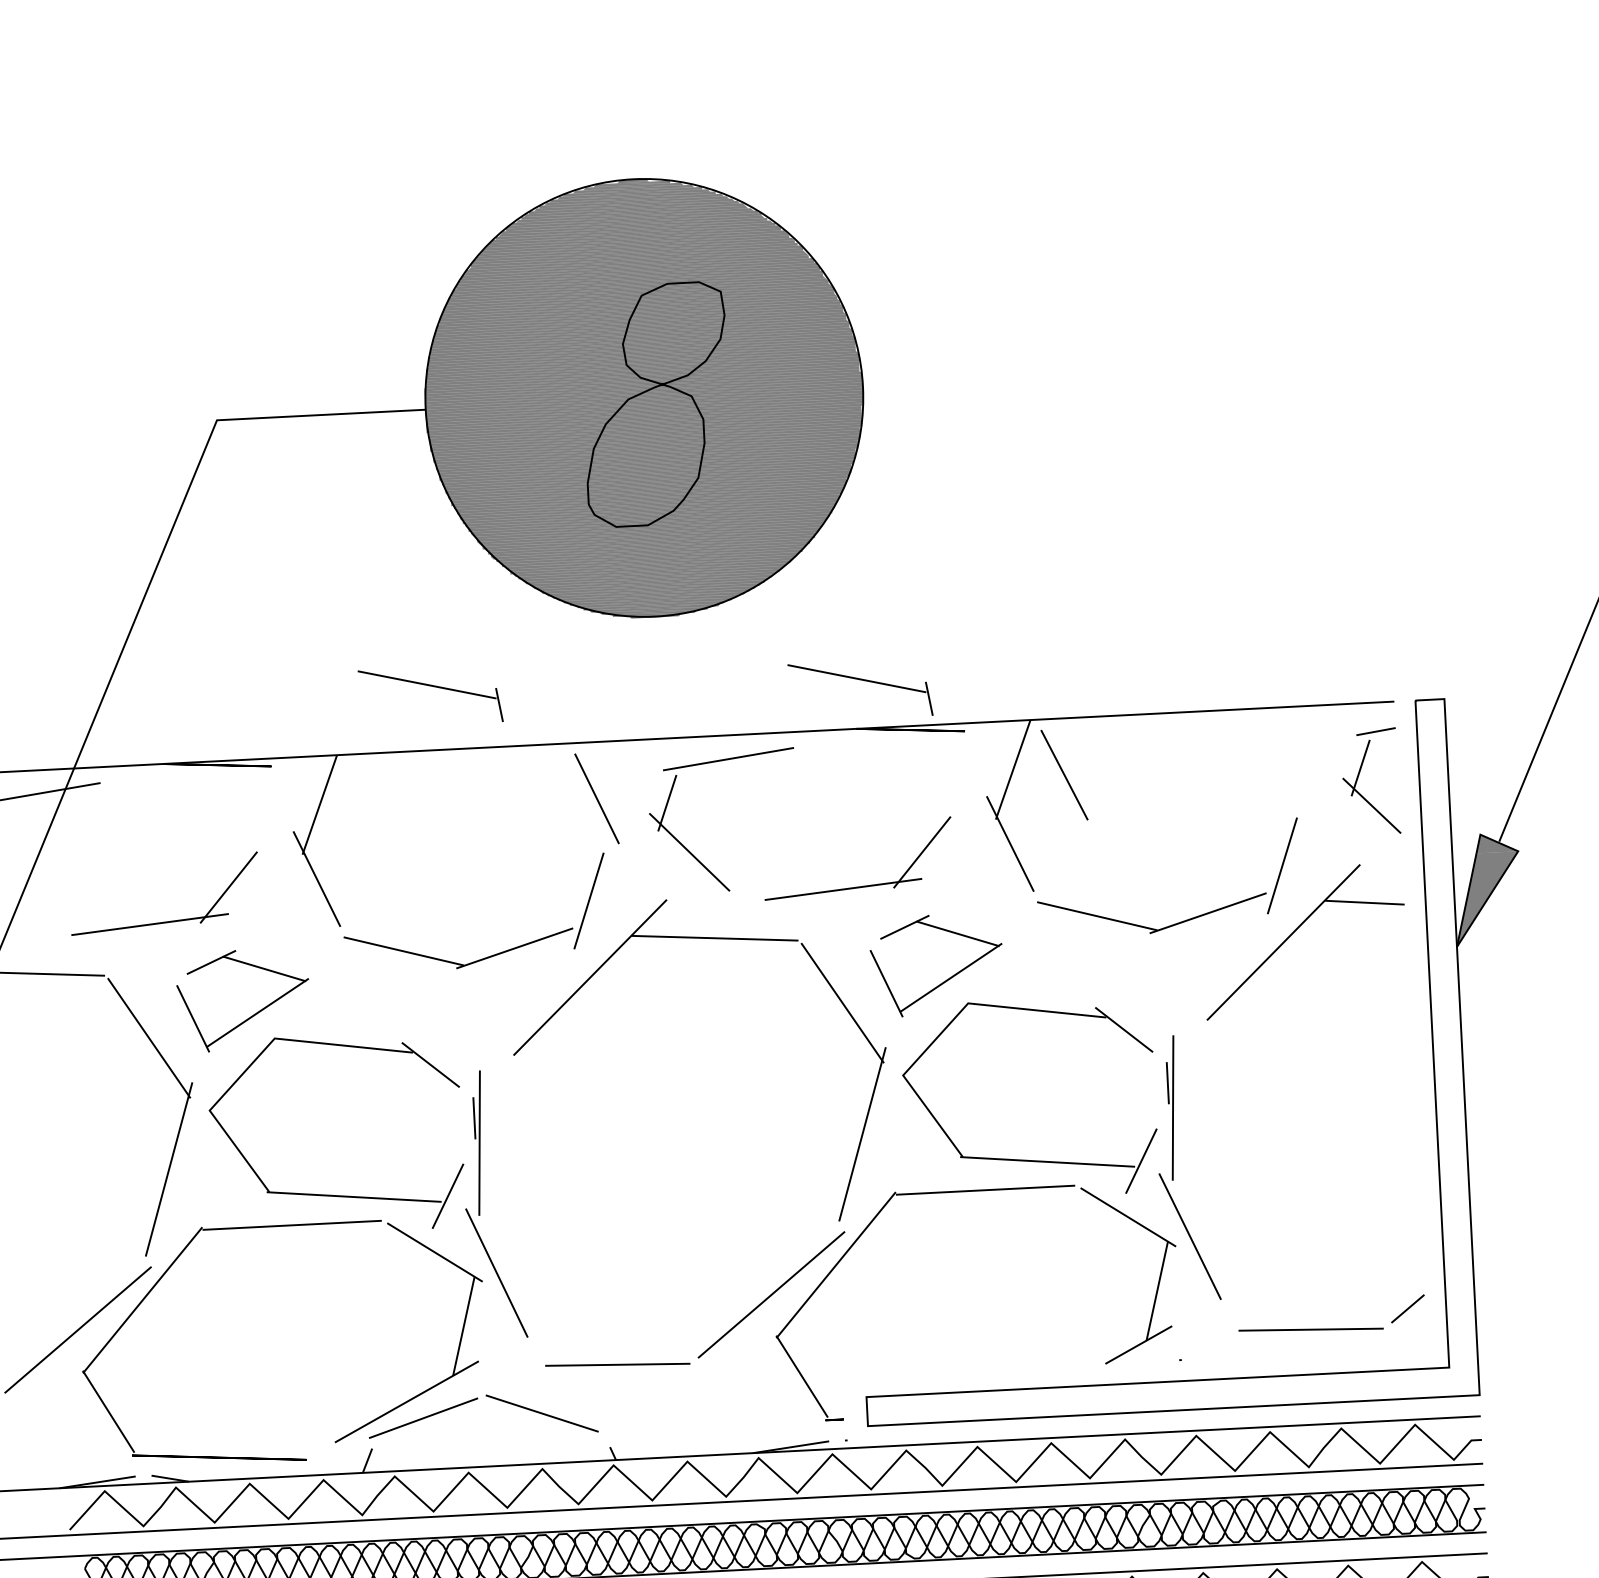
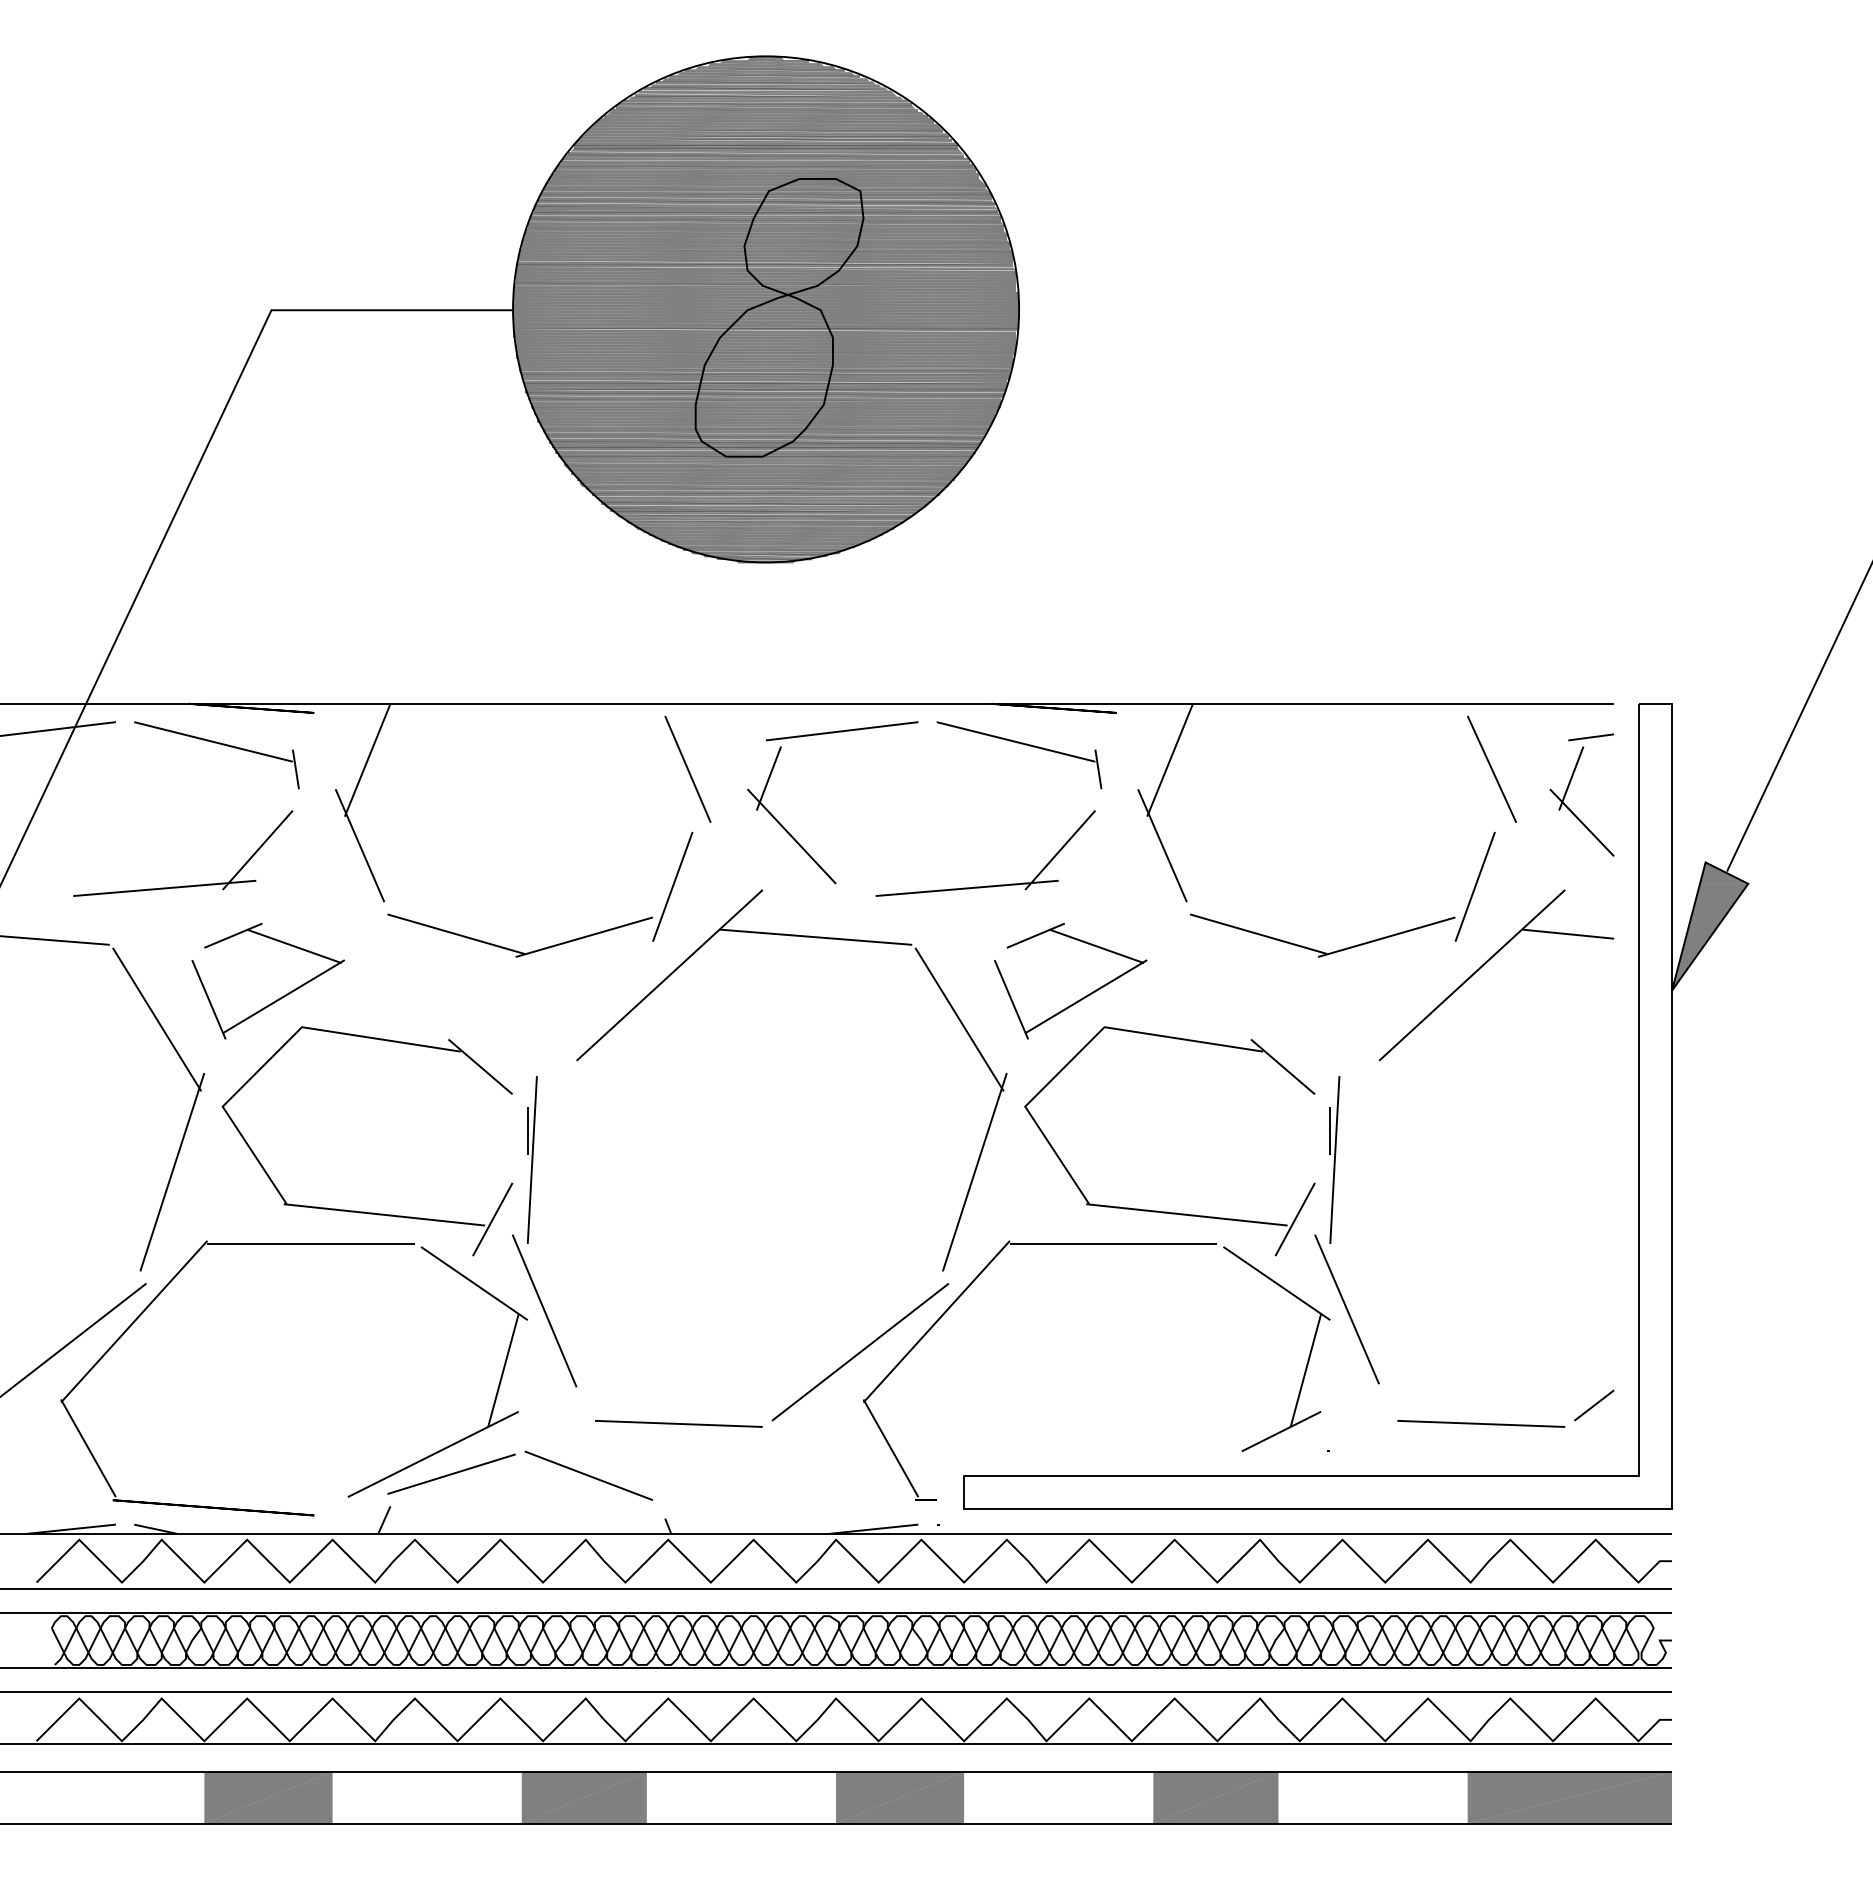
part: (861, 680) -> (1021, 744), moved
part: (431, 686) -> (218, 744), moved
line: (1064, 774) -> (1491, 768), moved

